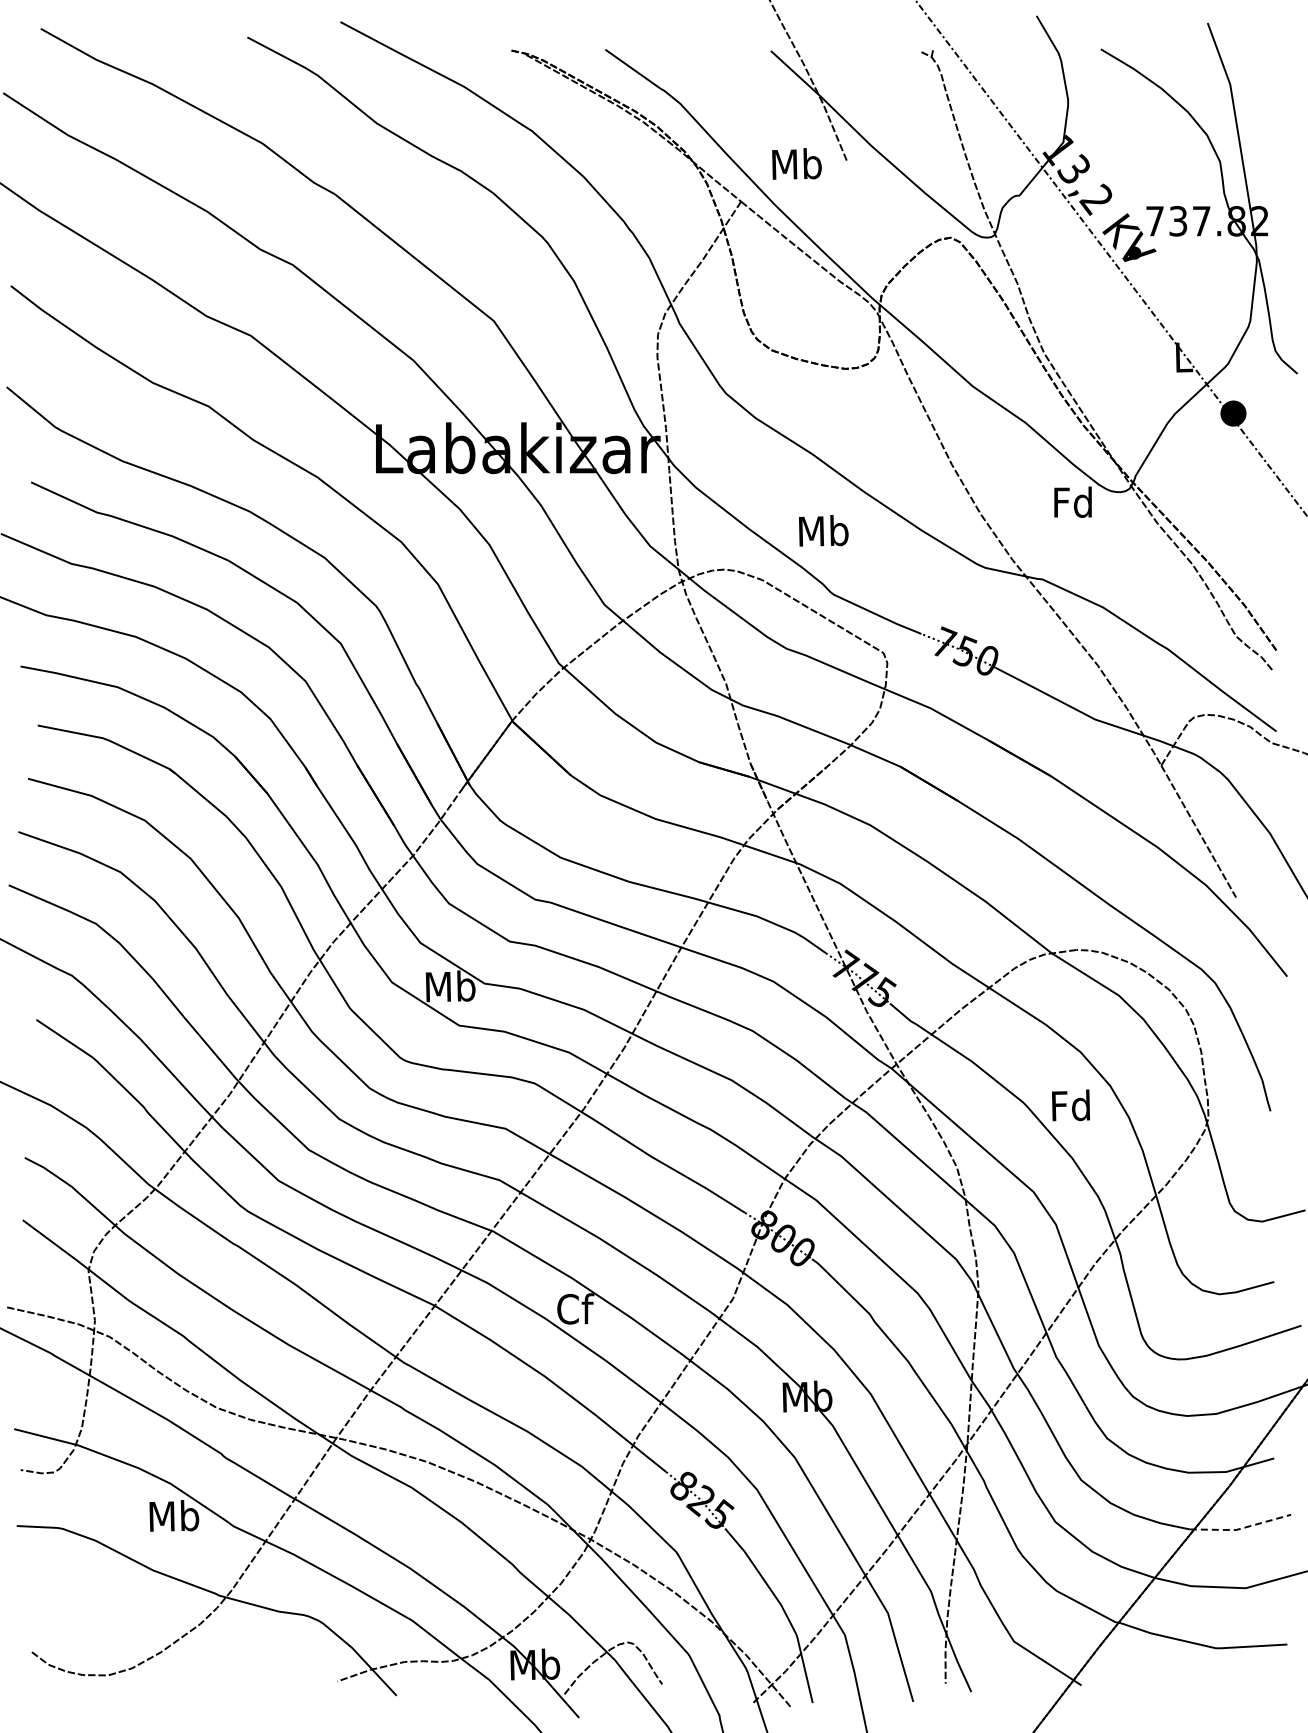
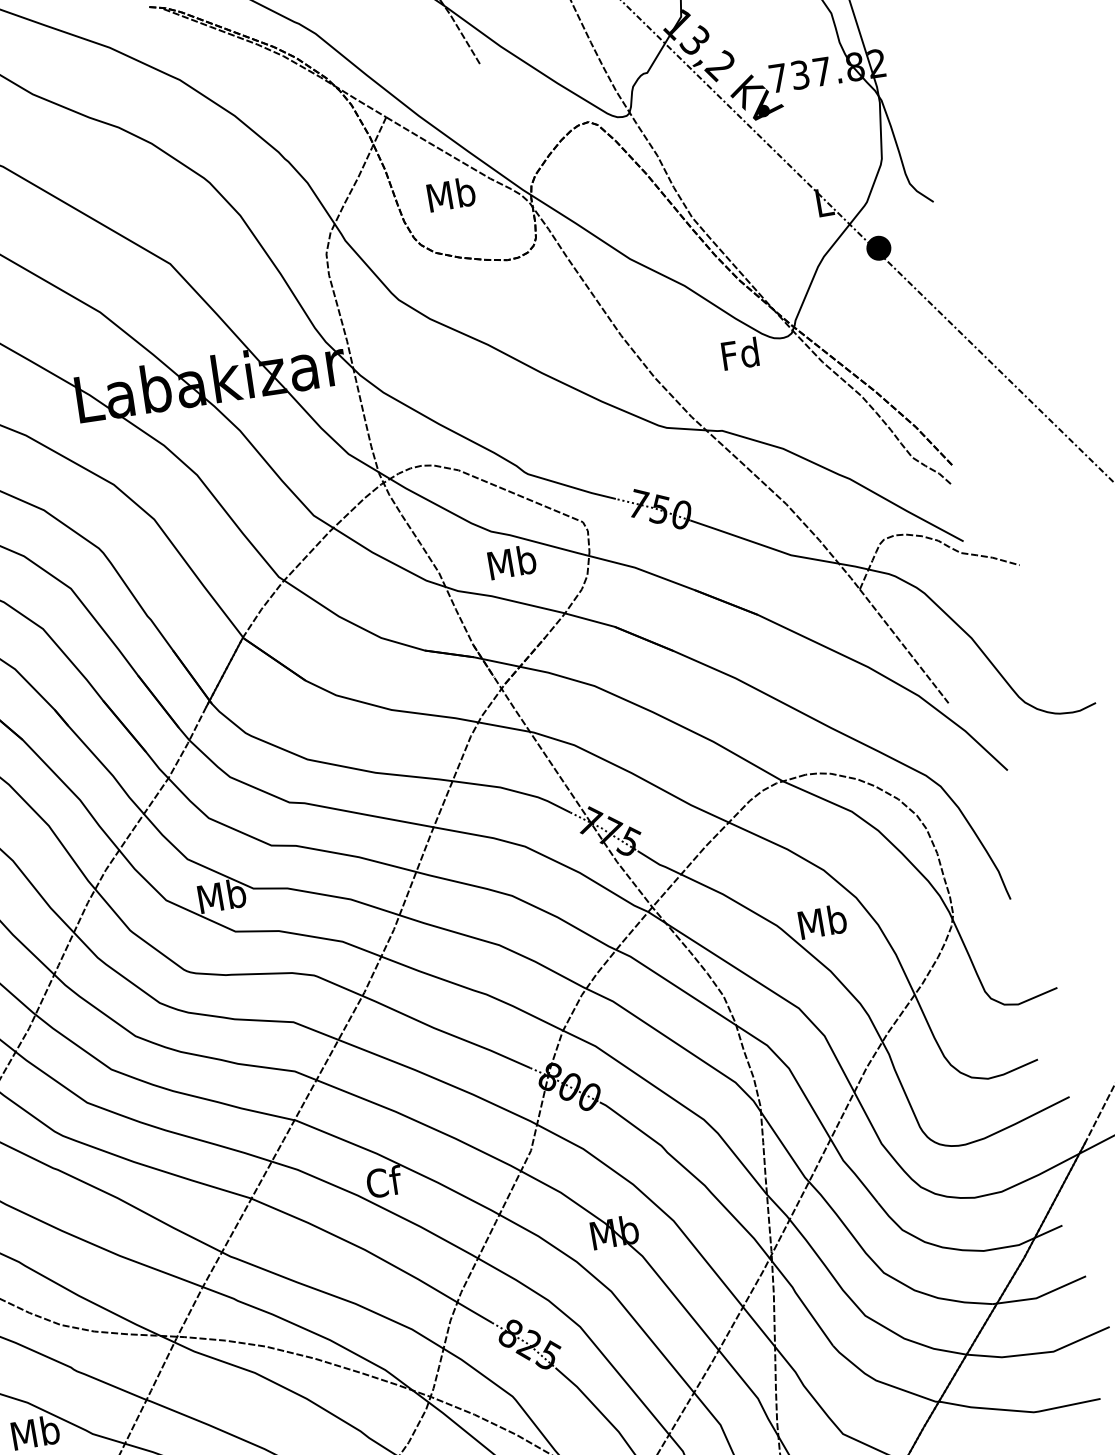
text: (796, 163) -> (450, 194), moved
text: (823, 530) -> (511, 561), moved
text: (1071, 1105) -> (822, 921), Fd -> Mb
line: (1240, 1528) -> (1040, 1296), dashed -> solid

